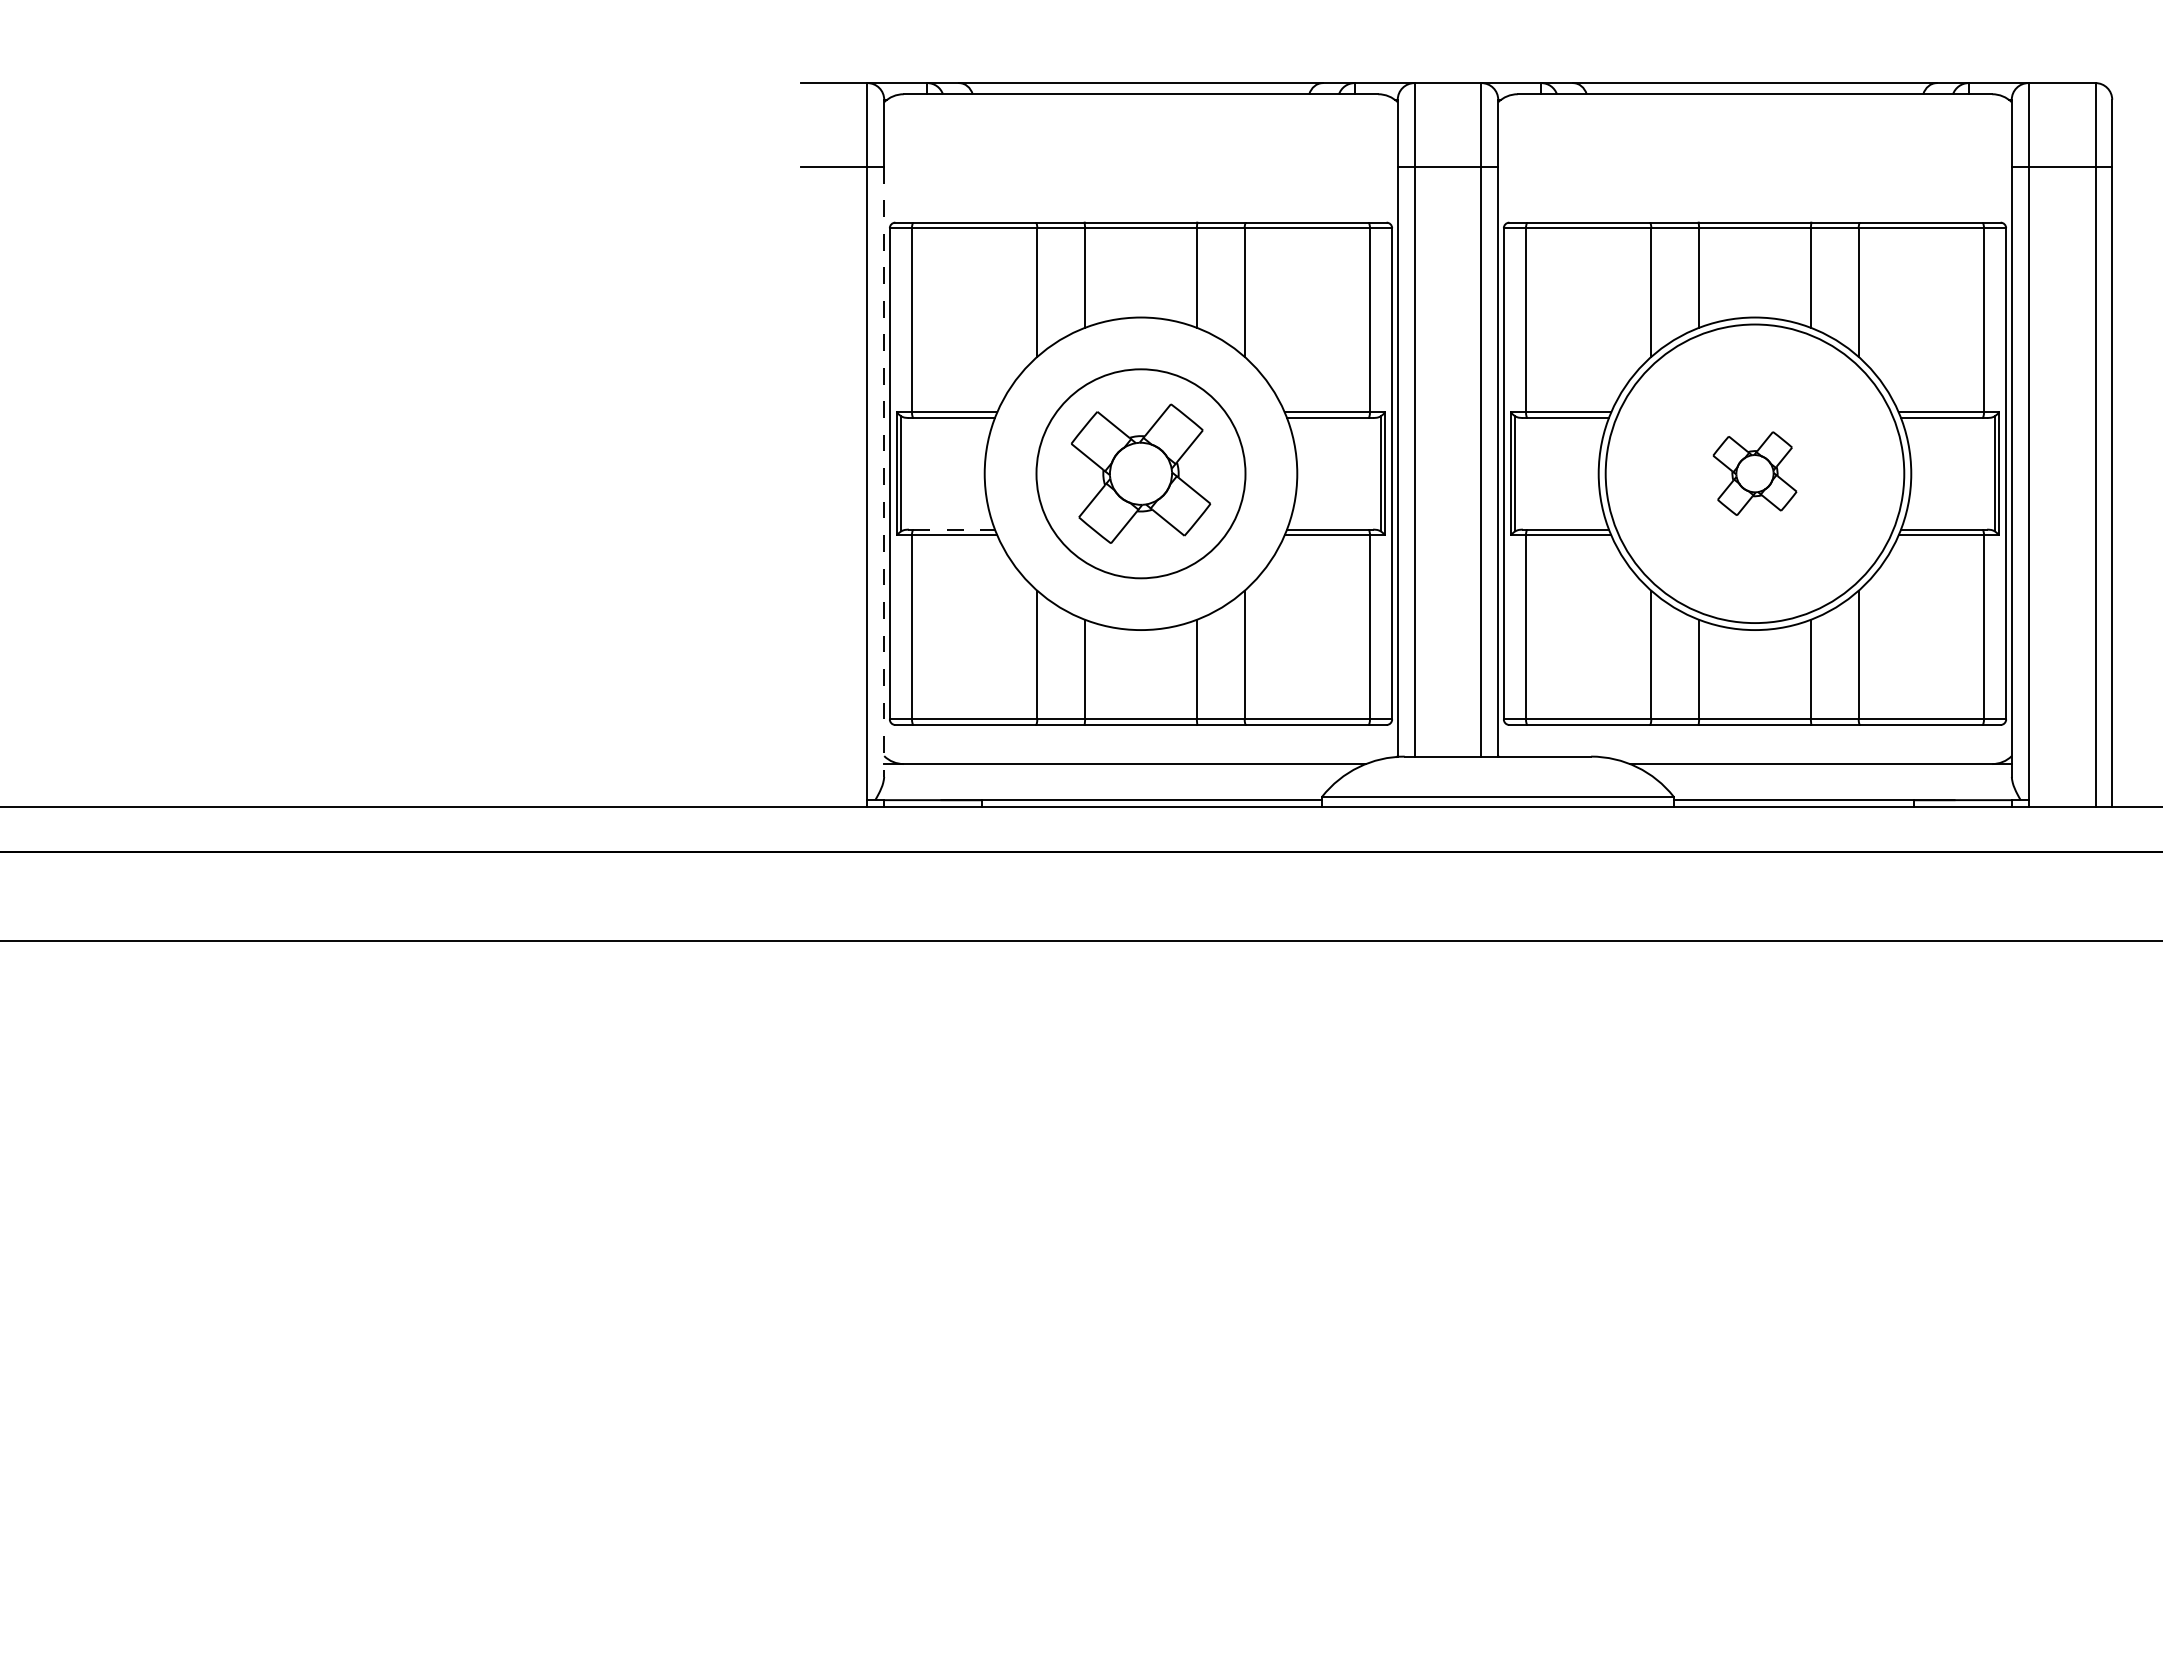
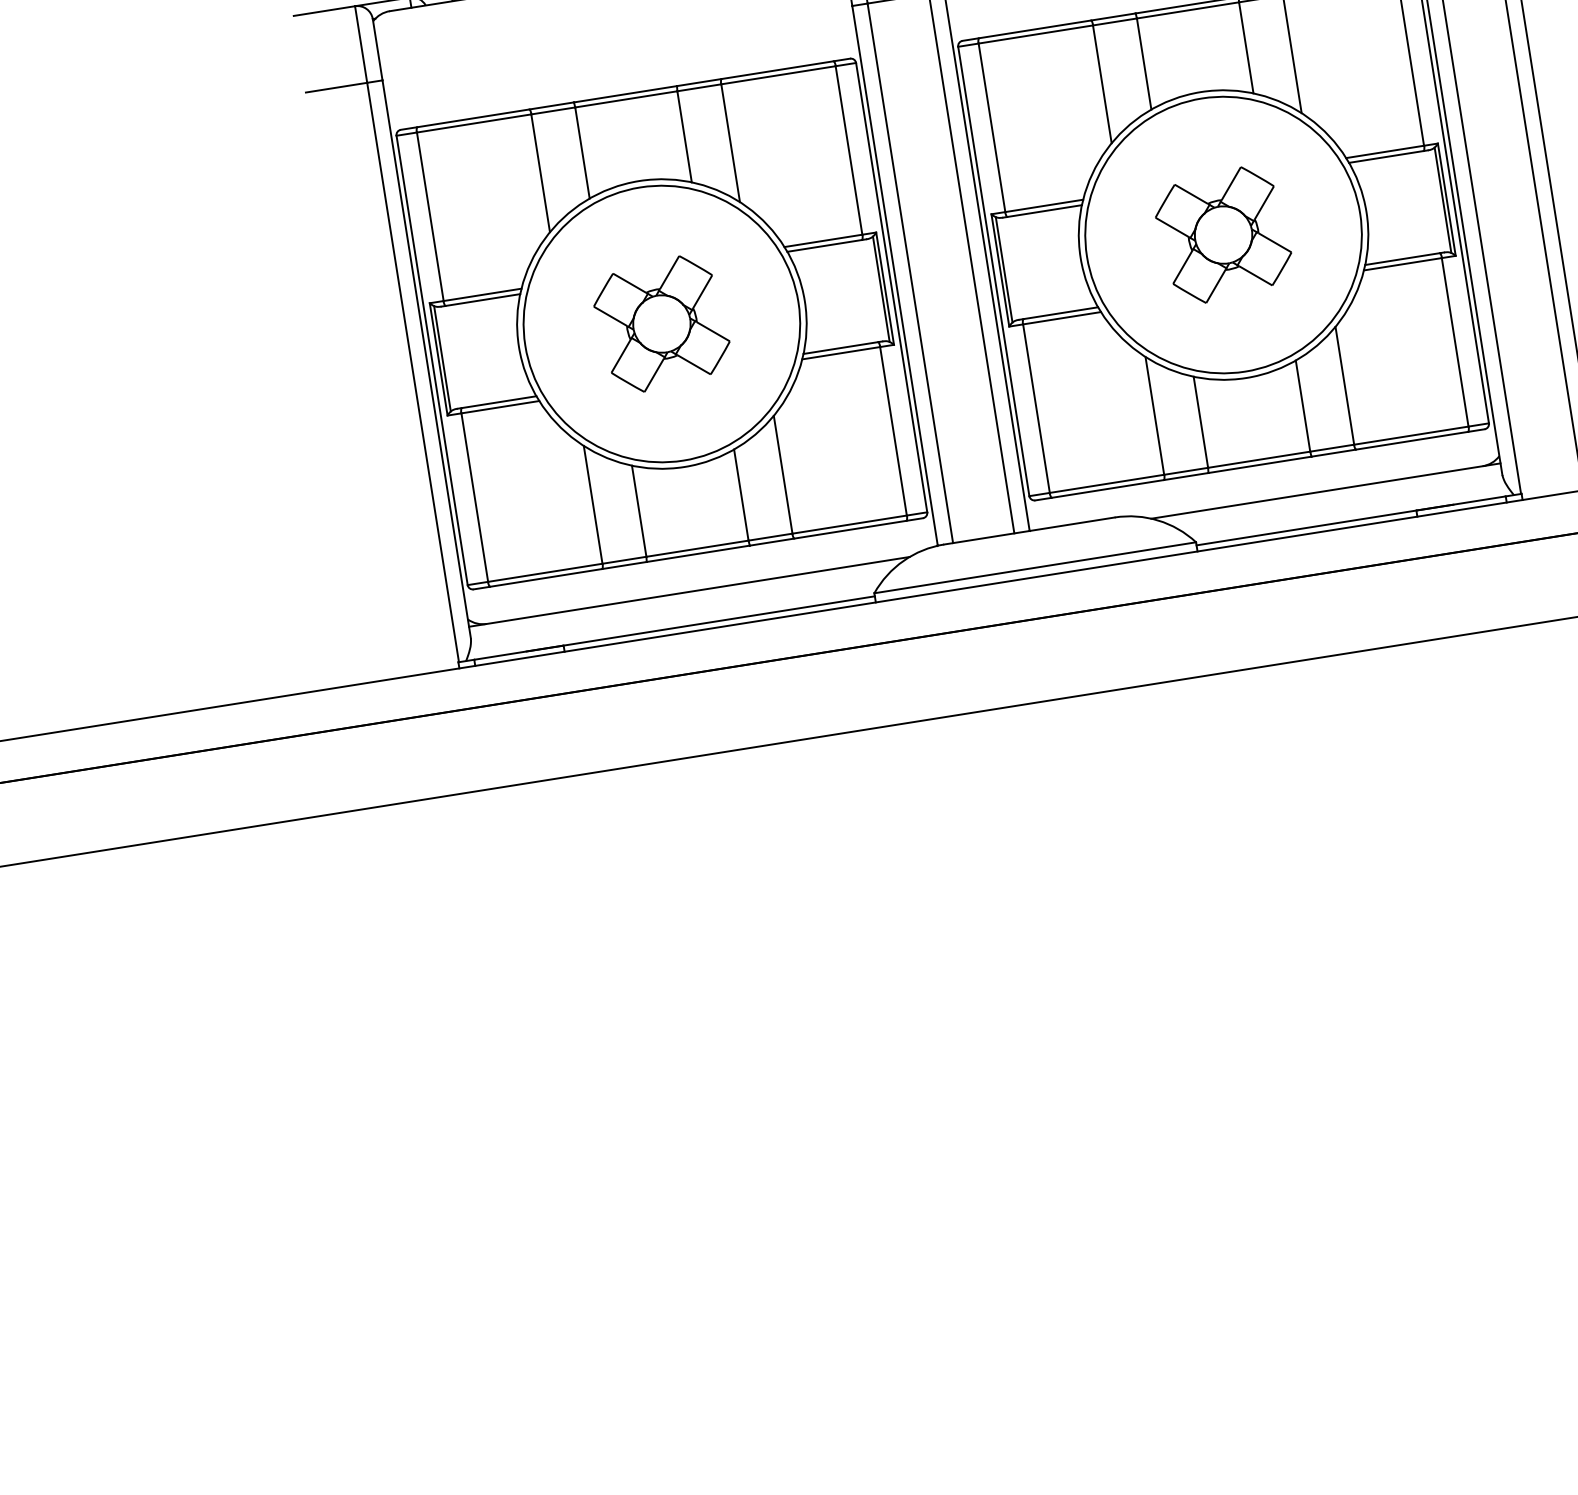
line: (884, 472) -> (427, 359), dashed -> solid
circle: (1140, 473) -> (661, 323), size x1.43
part: (1754, 473) -> (1223, 234), size x1.67
line: (954, 529) -> (499, 401), dashed -> solid

